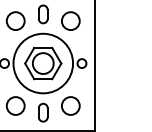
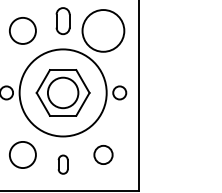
circle: (70, 21) -> (102, 31), size x1.6
circle: (70, 105) -> (102, 154), size x0.7
part: (43, 112) -> (63, 164), size x0.7

